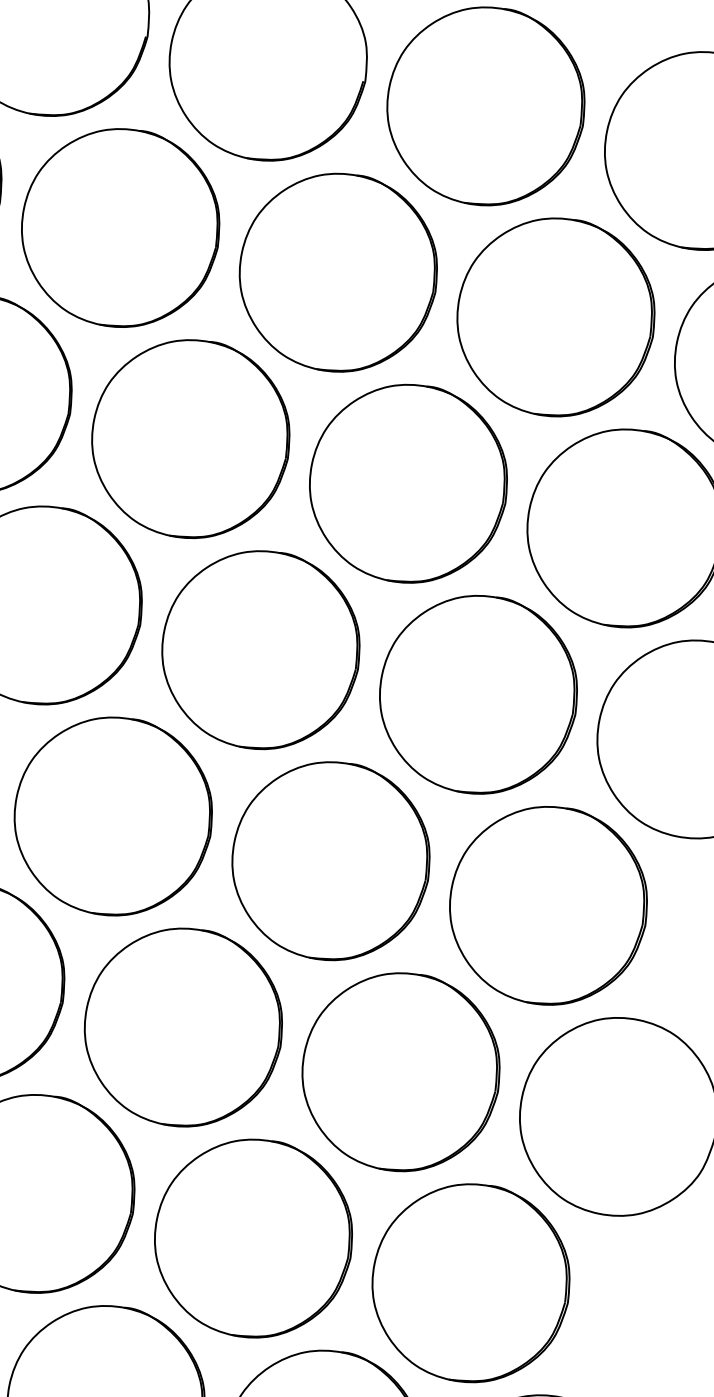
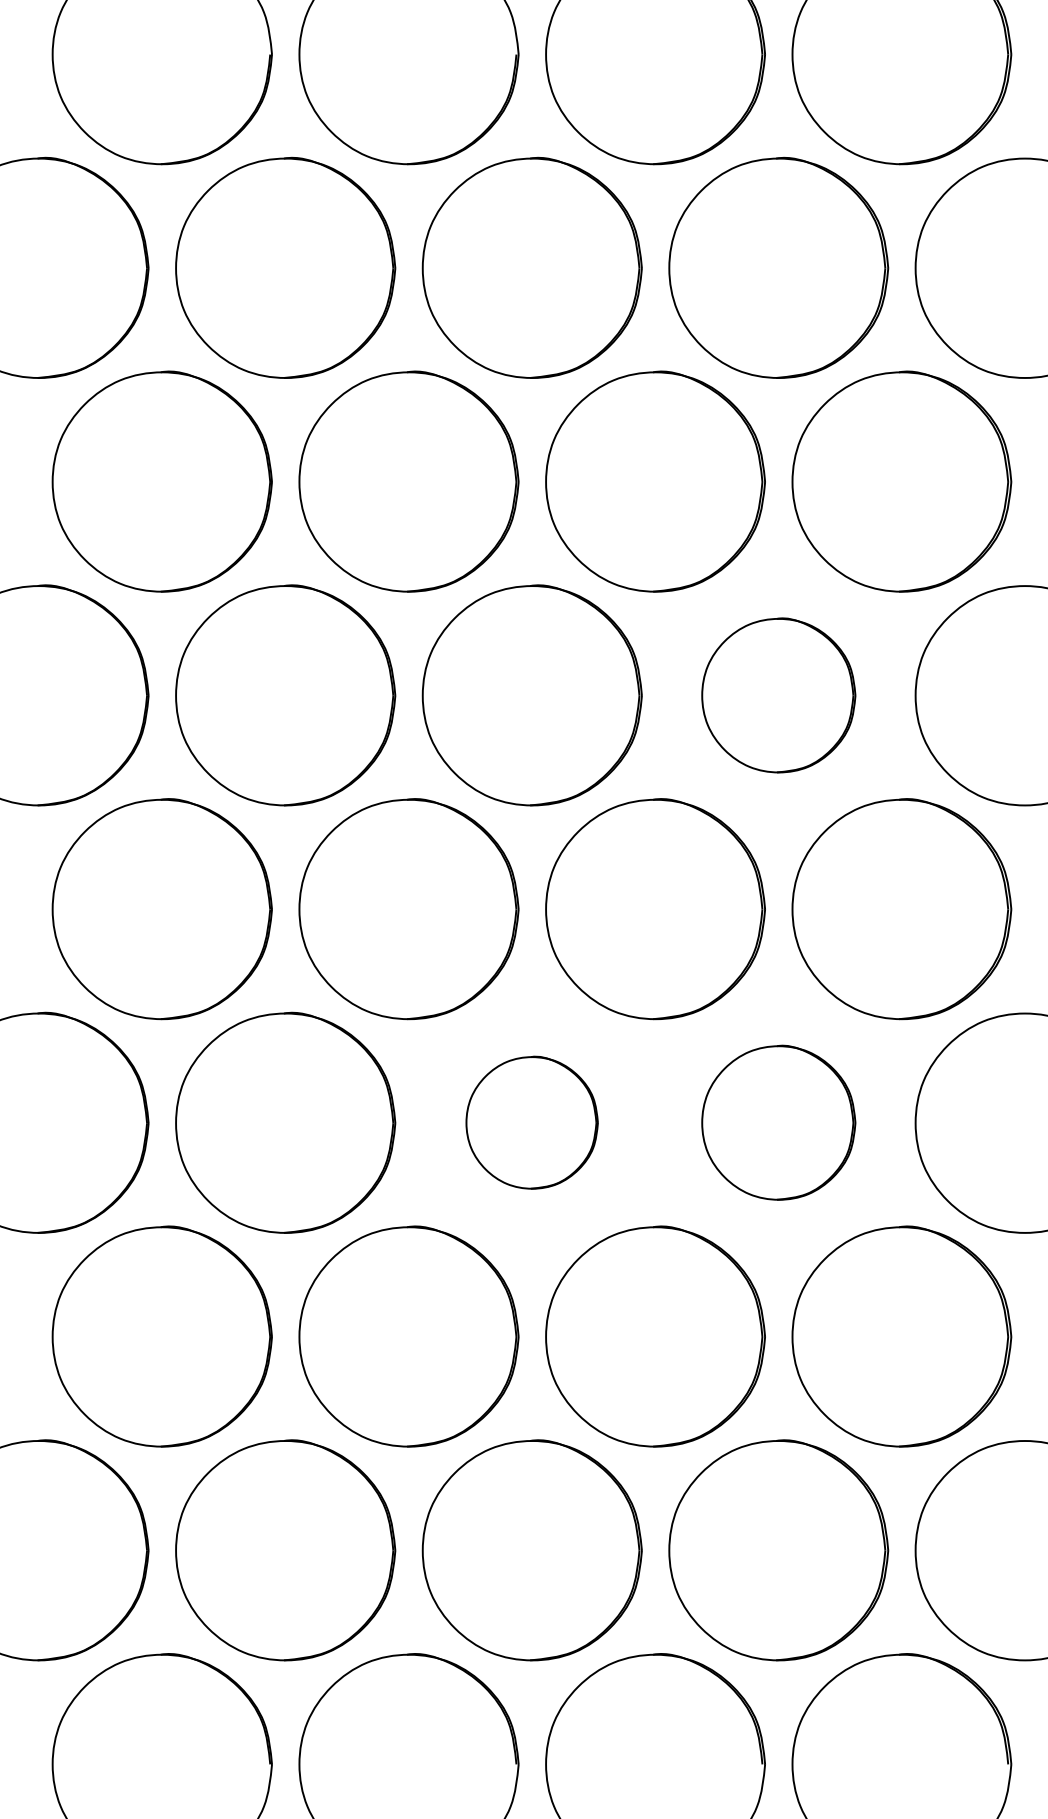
part: (478, 694) -> (778, 695), size x0.7
part: (183, 1026) -> (531, 1122), size x0.6
part: (401, 1071) -> (778, 1122), size x0.7

